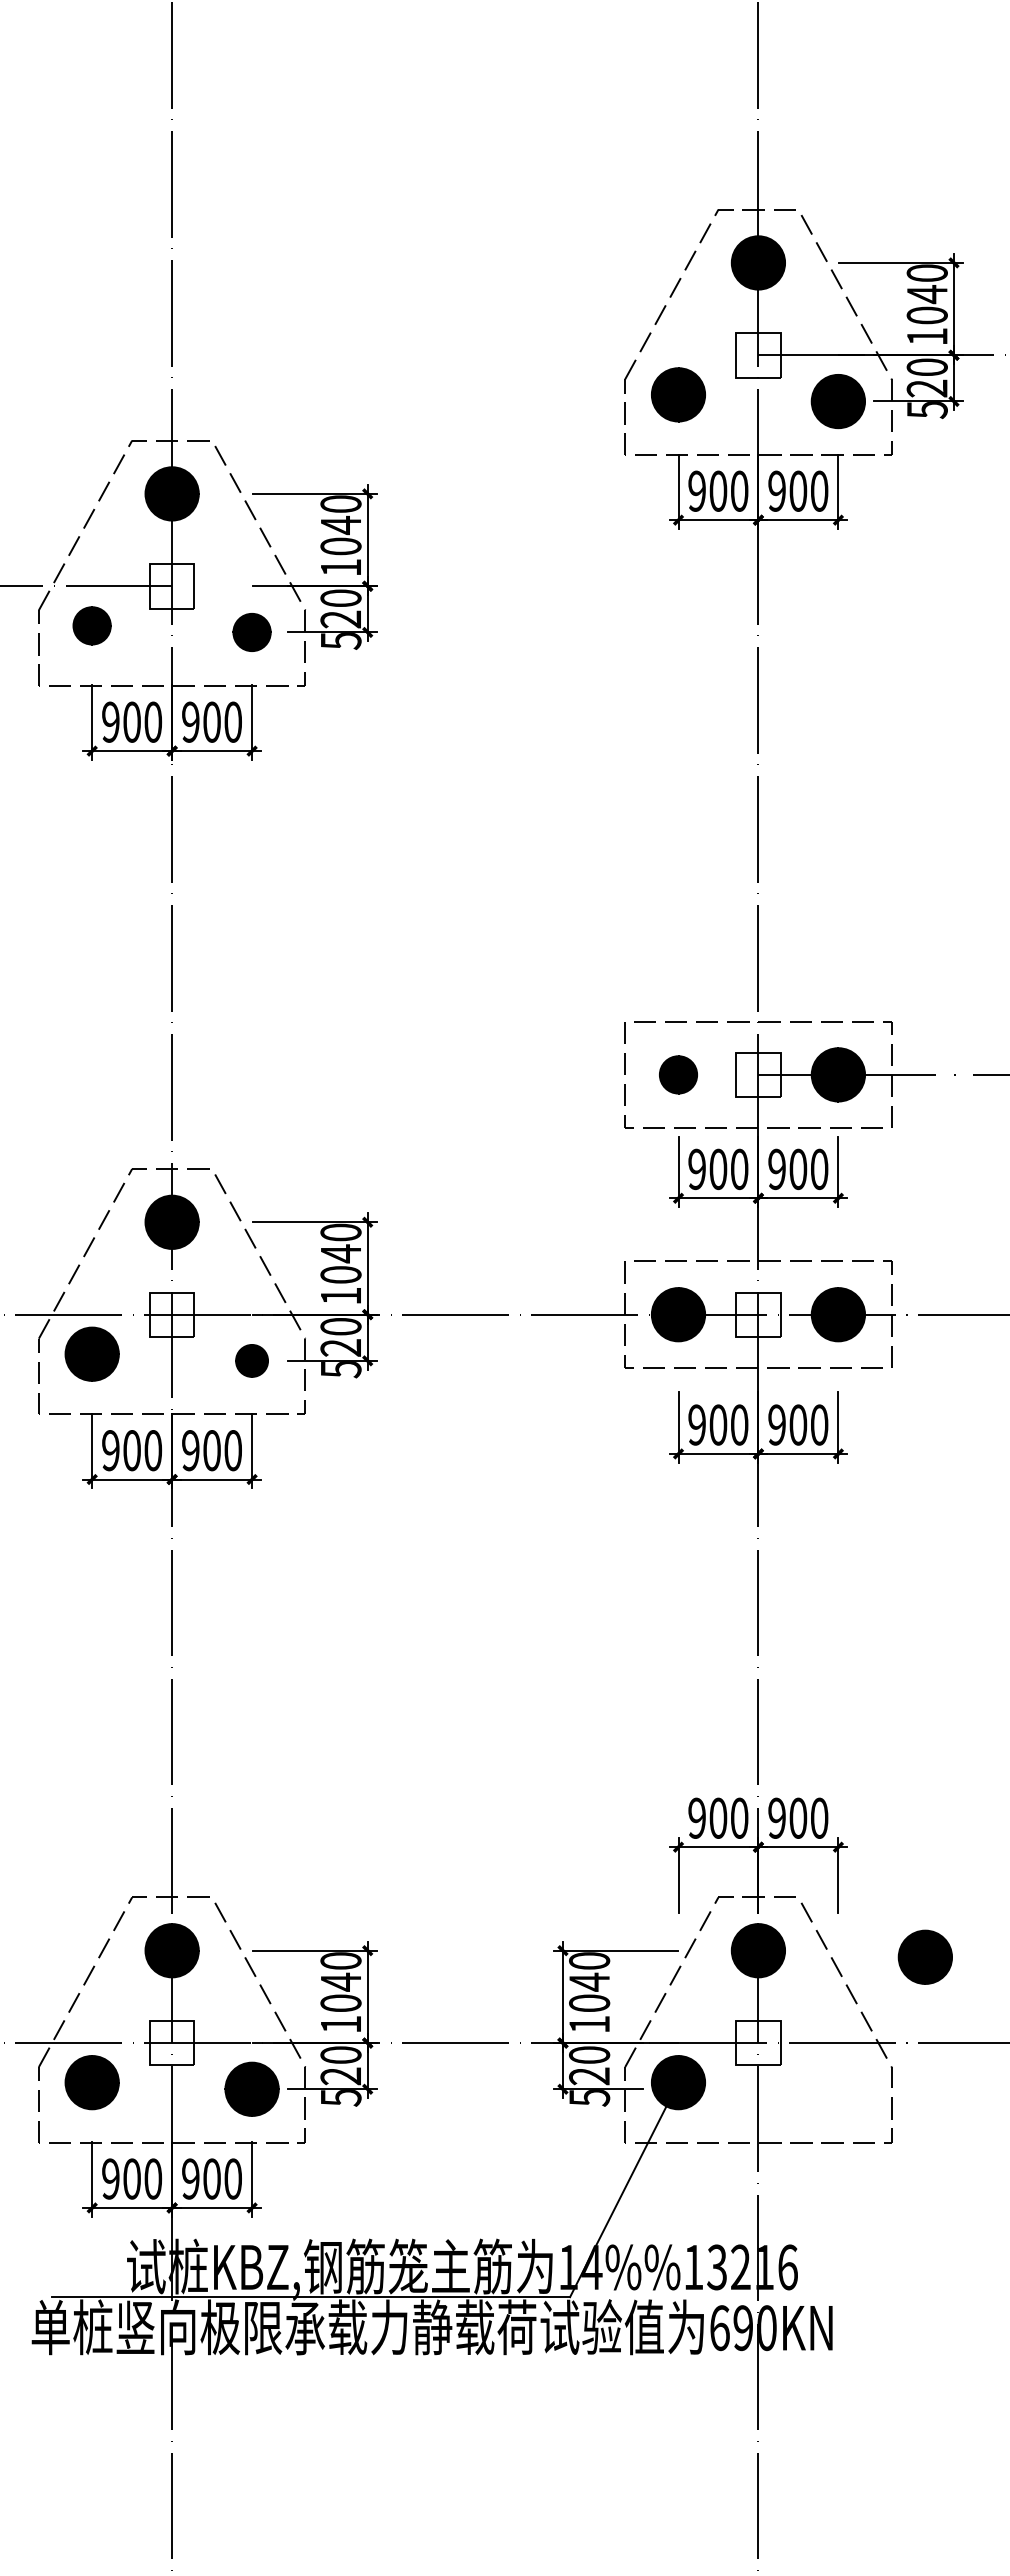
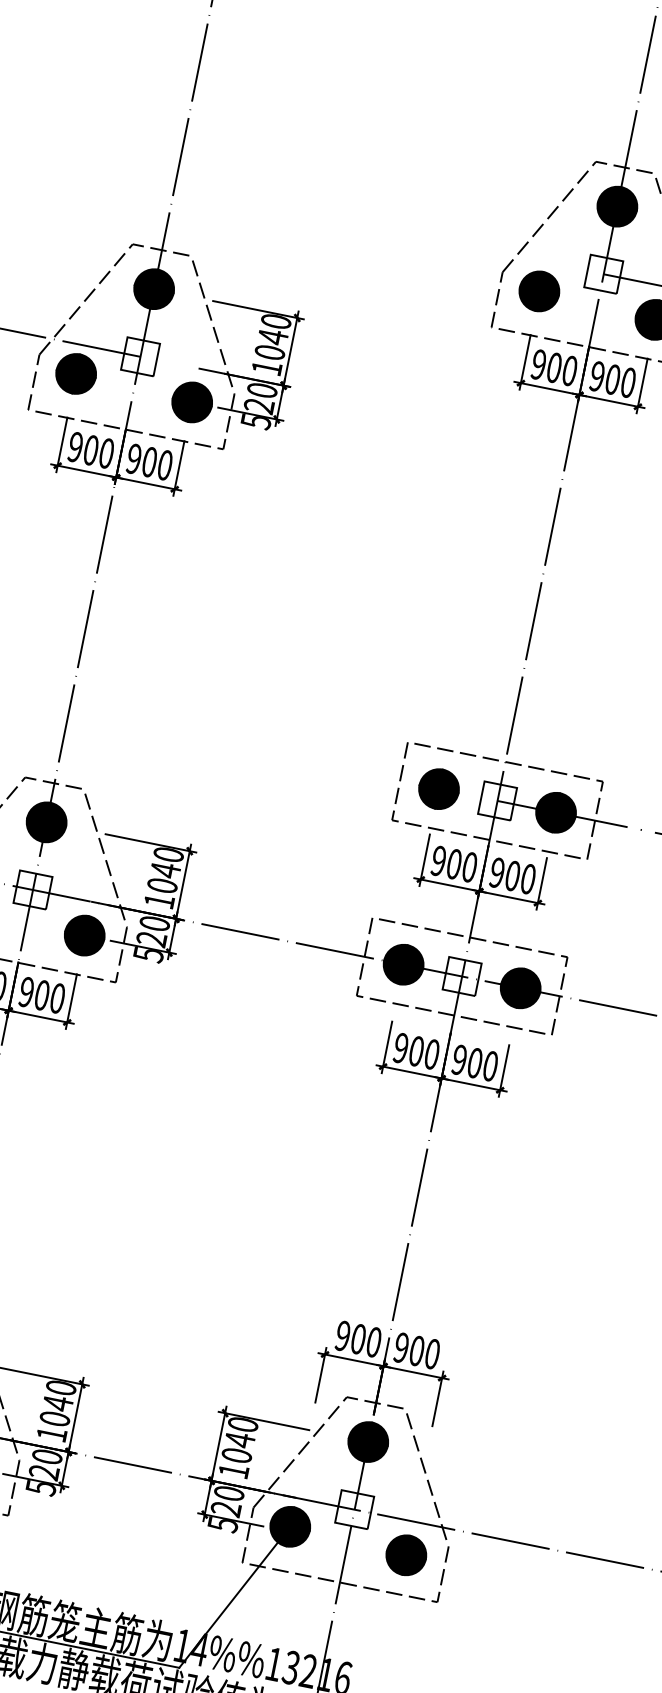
part: (91, 625) -> (75, 373), size x1.43
part: (251, 632) -> (191, 402), size x1.43
part: (678, 1074) -> (439, 788), size x1.43
part: (251, 1360) -> (84, 935), size x1.67
part: (924, 1956) -> (405, 1554), moved

